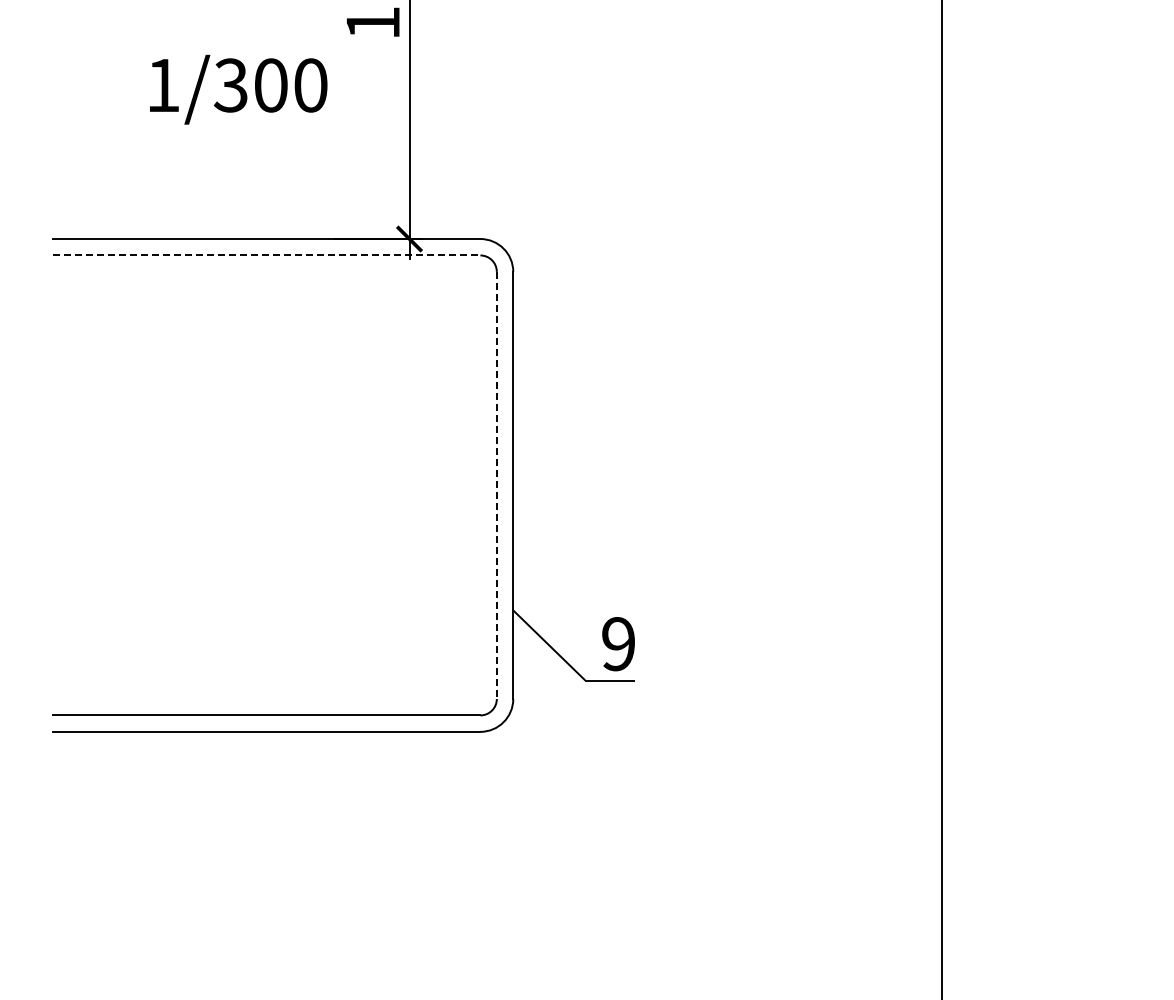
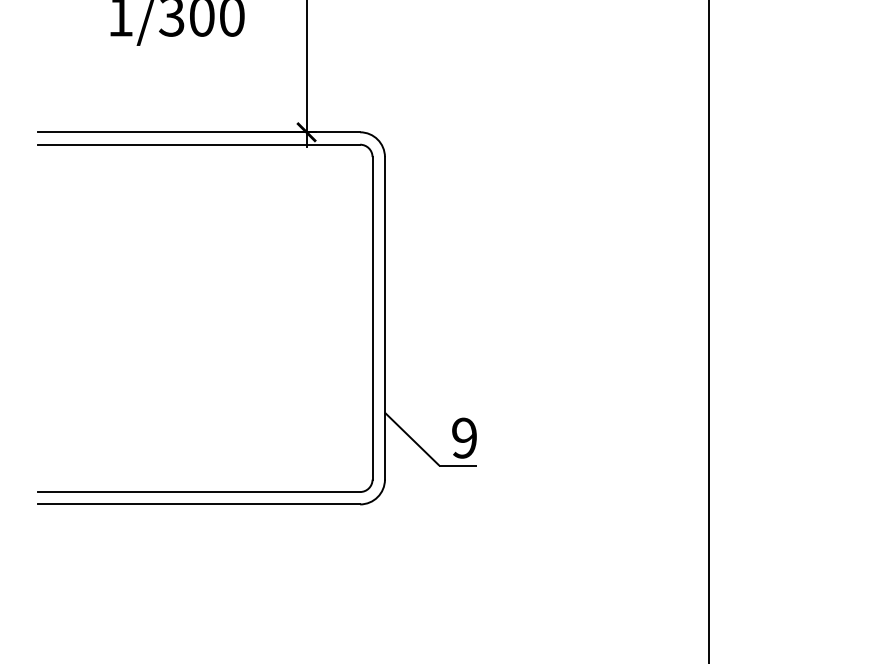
line: (266, 255) -> (198, 144), dashed -> solid
line: (496, 485) -> (372, 318), dashed -> solid

